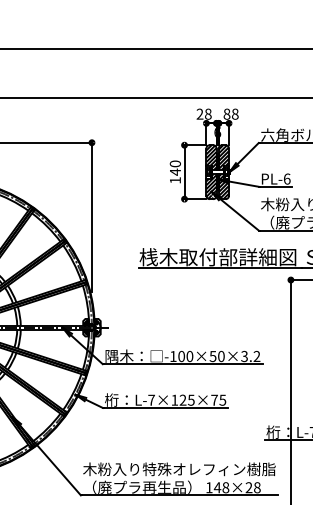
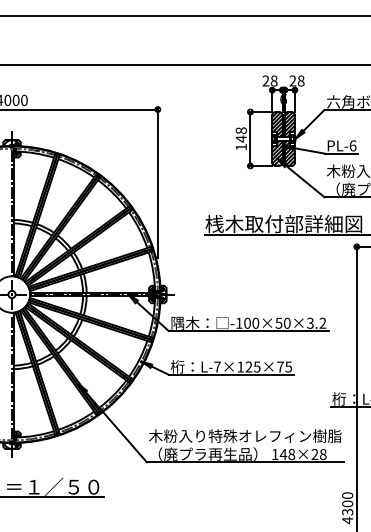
text: (226, 113) -> (292, 80), 88 -> 28
text: (175, 163) -> (241, 130), 140 -> 148

